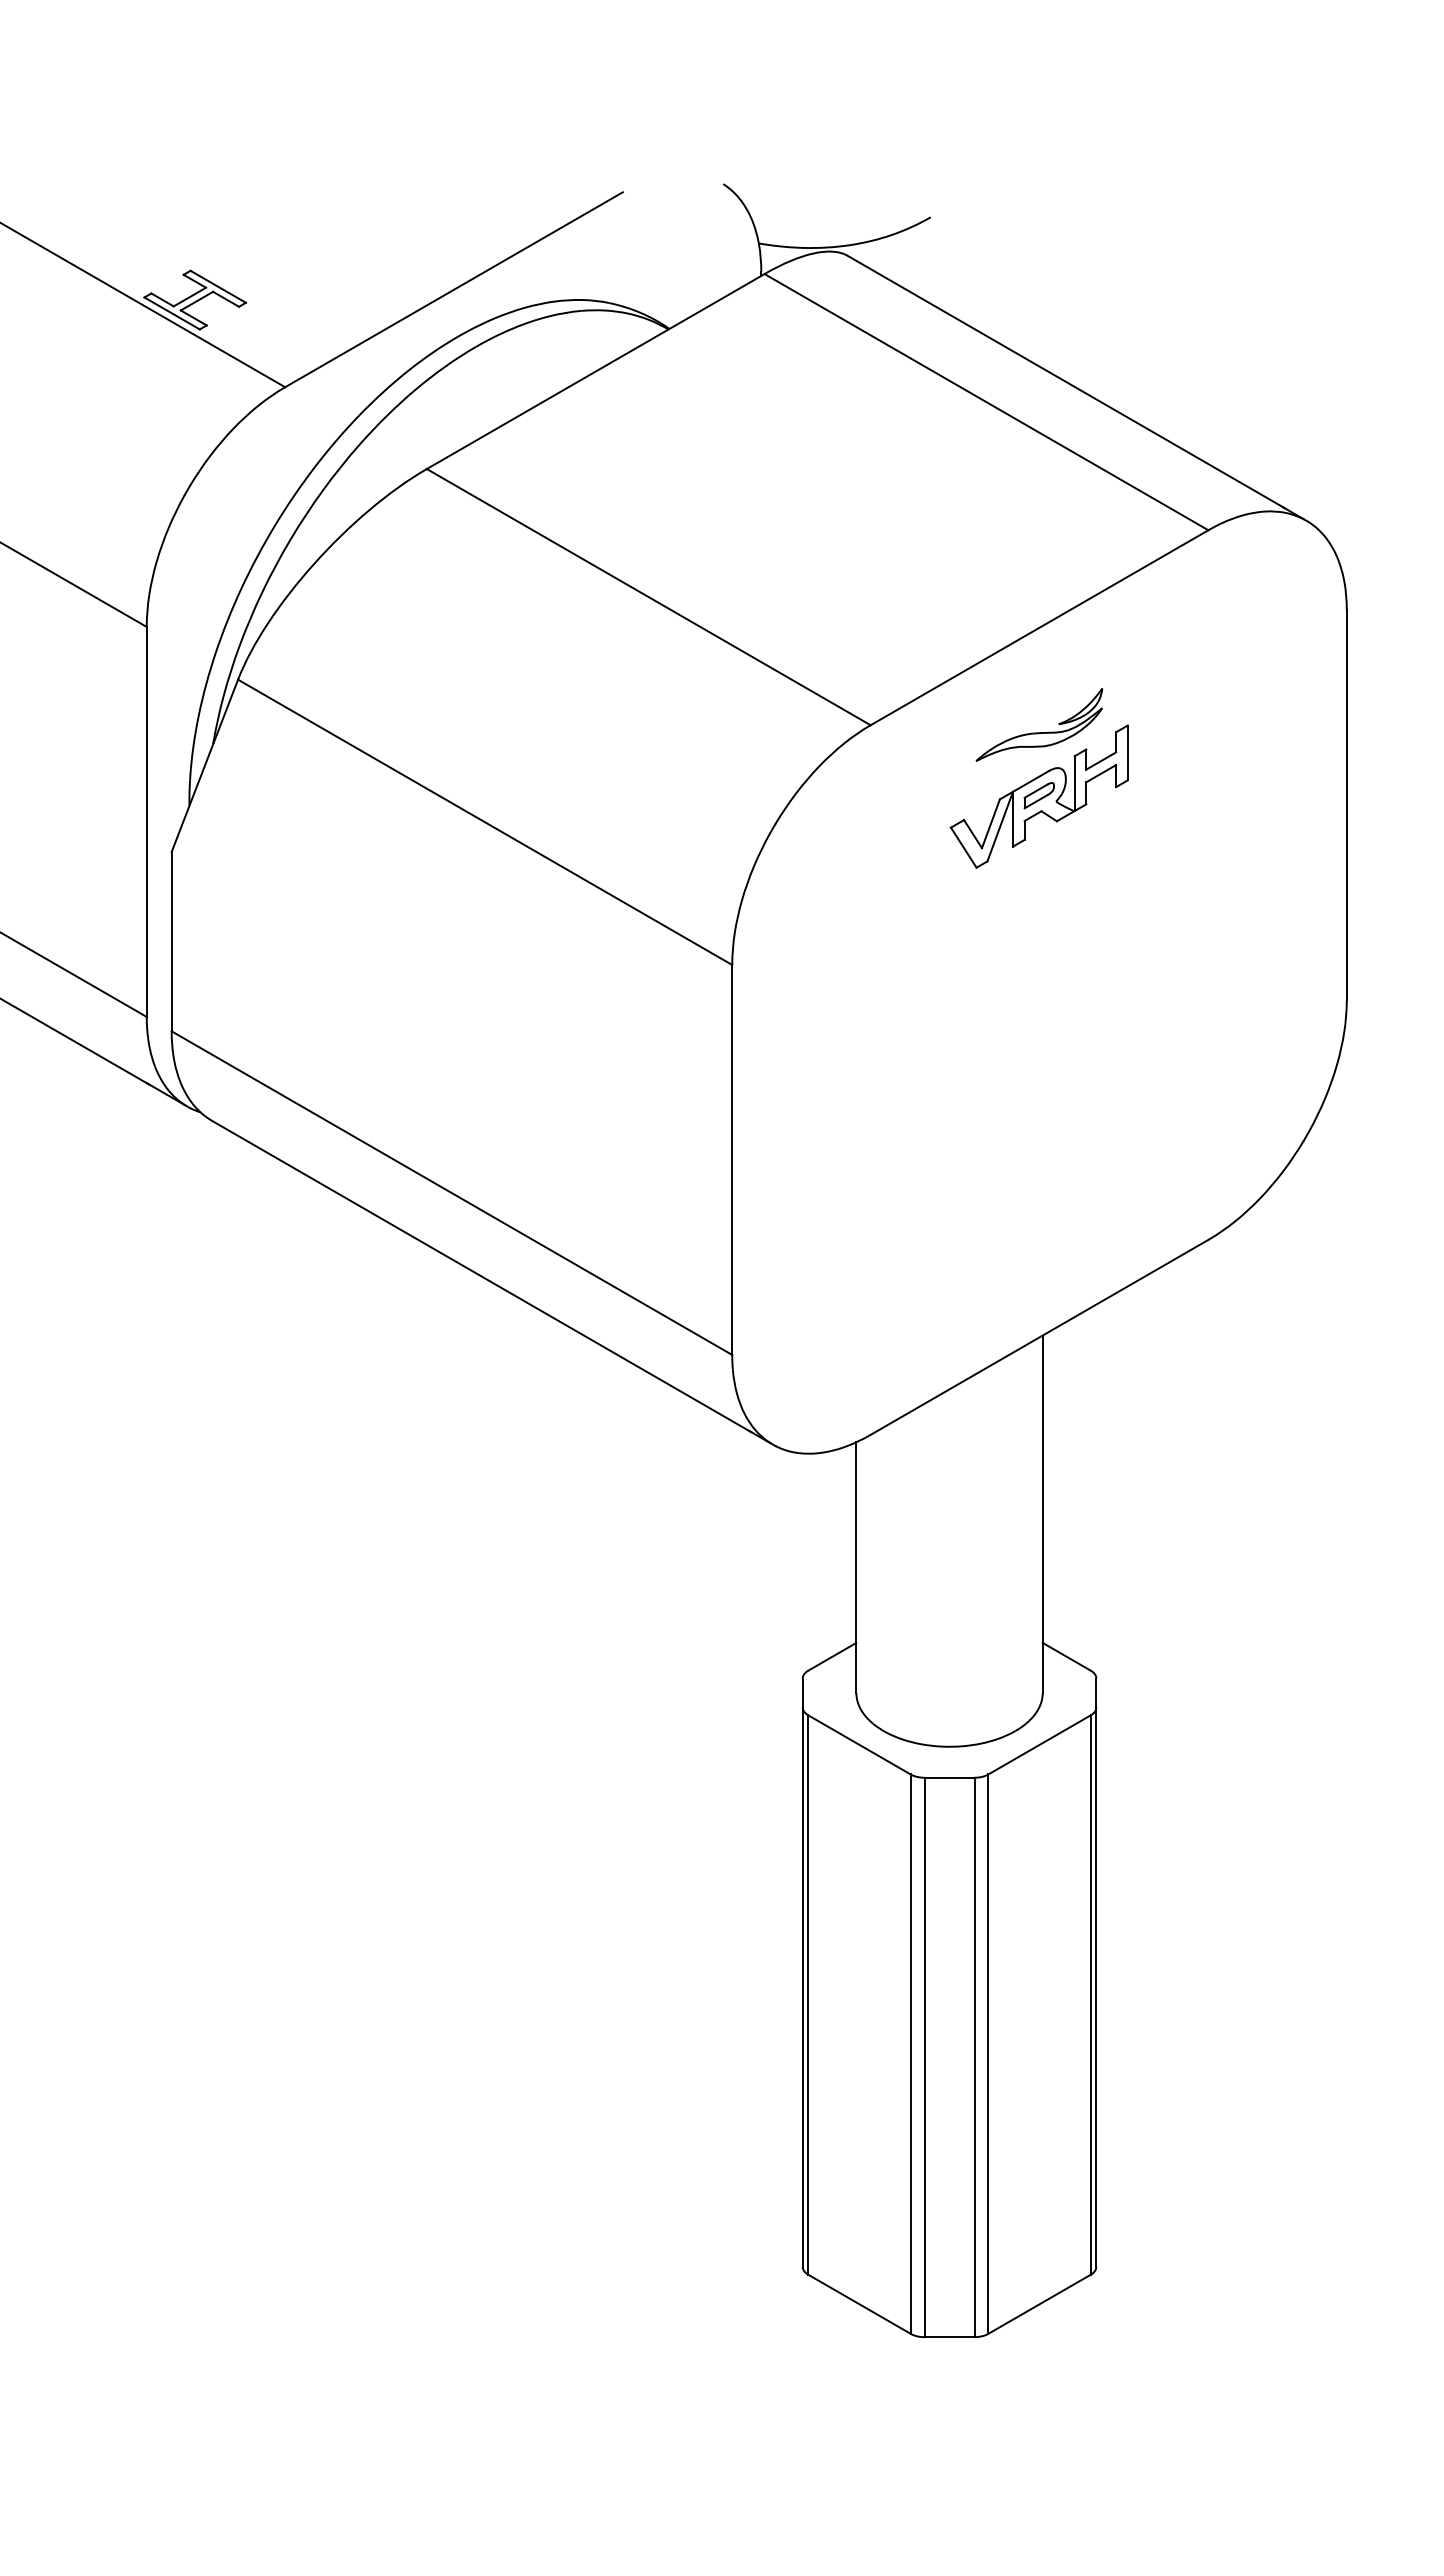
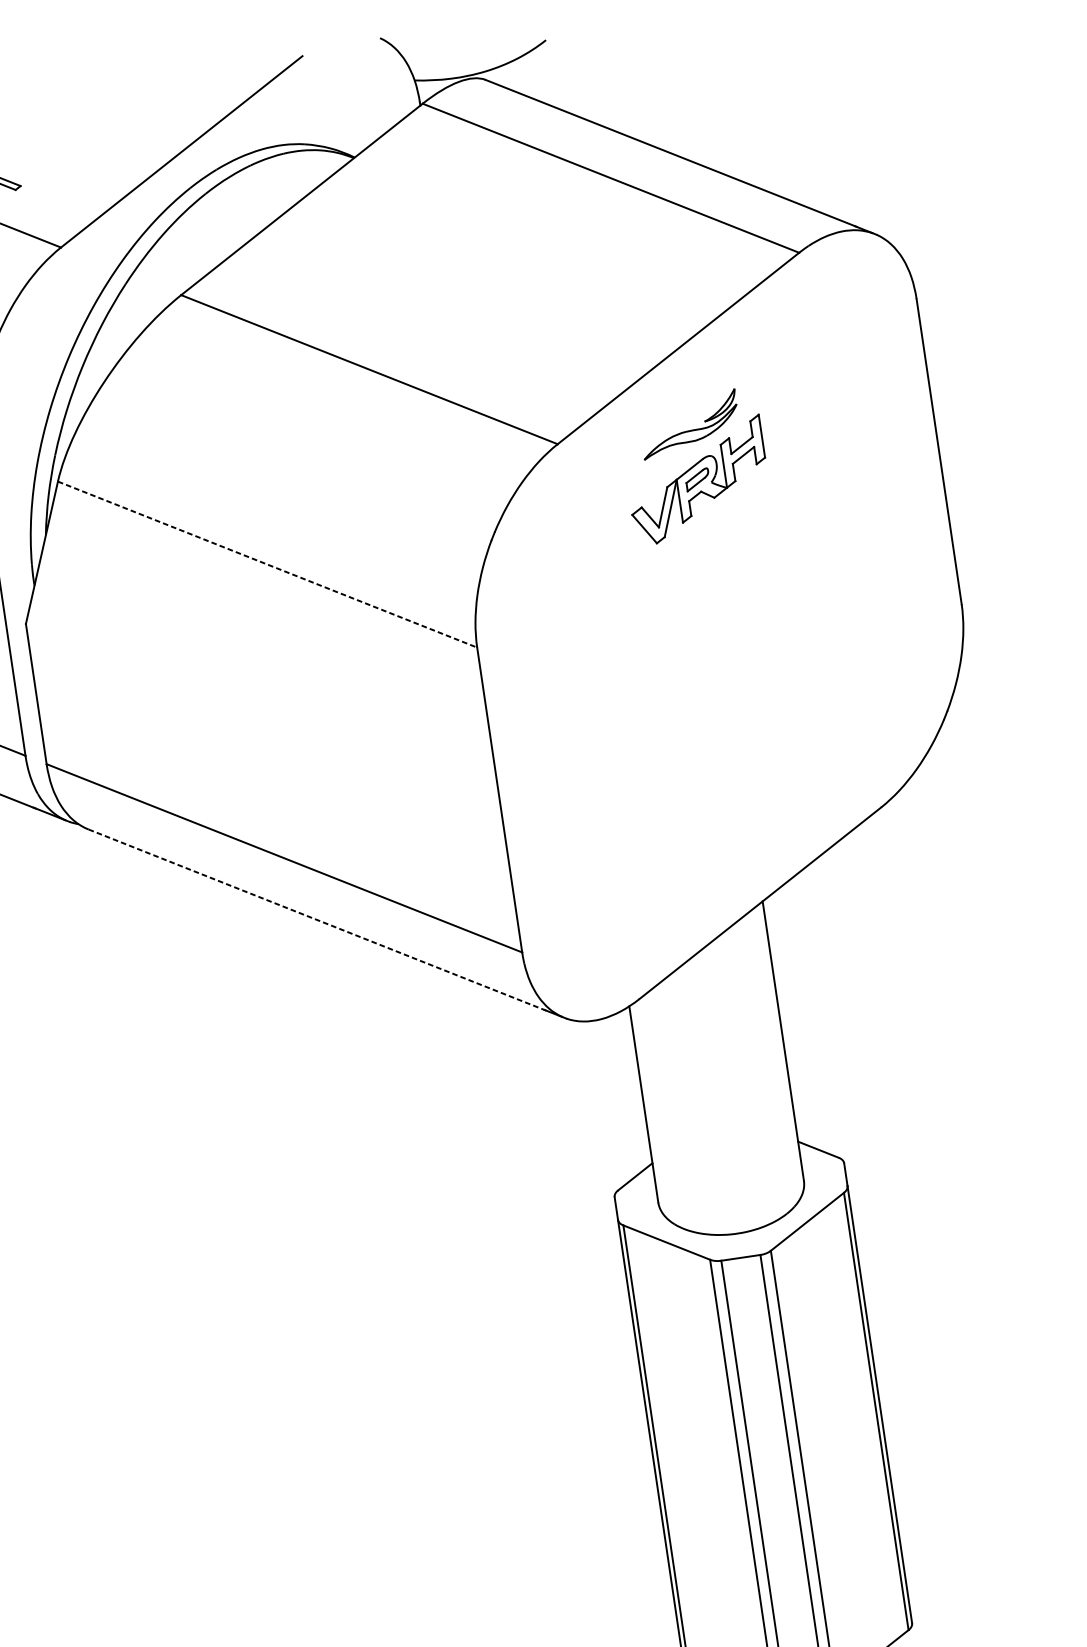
line: (485, 822) -> (267, 564), solid -> dashed
line: (482, 1276) -> (317, 919), solid -> dashed

